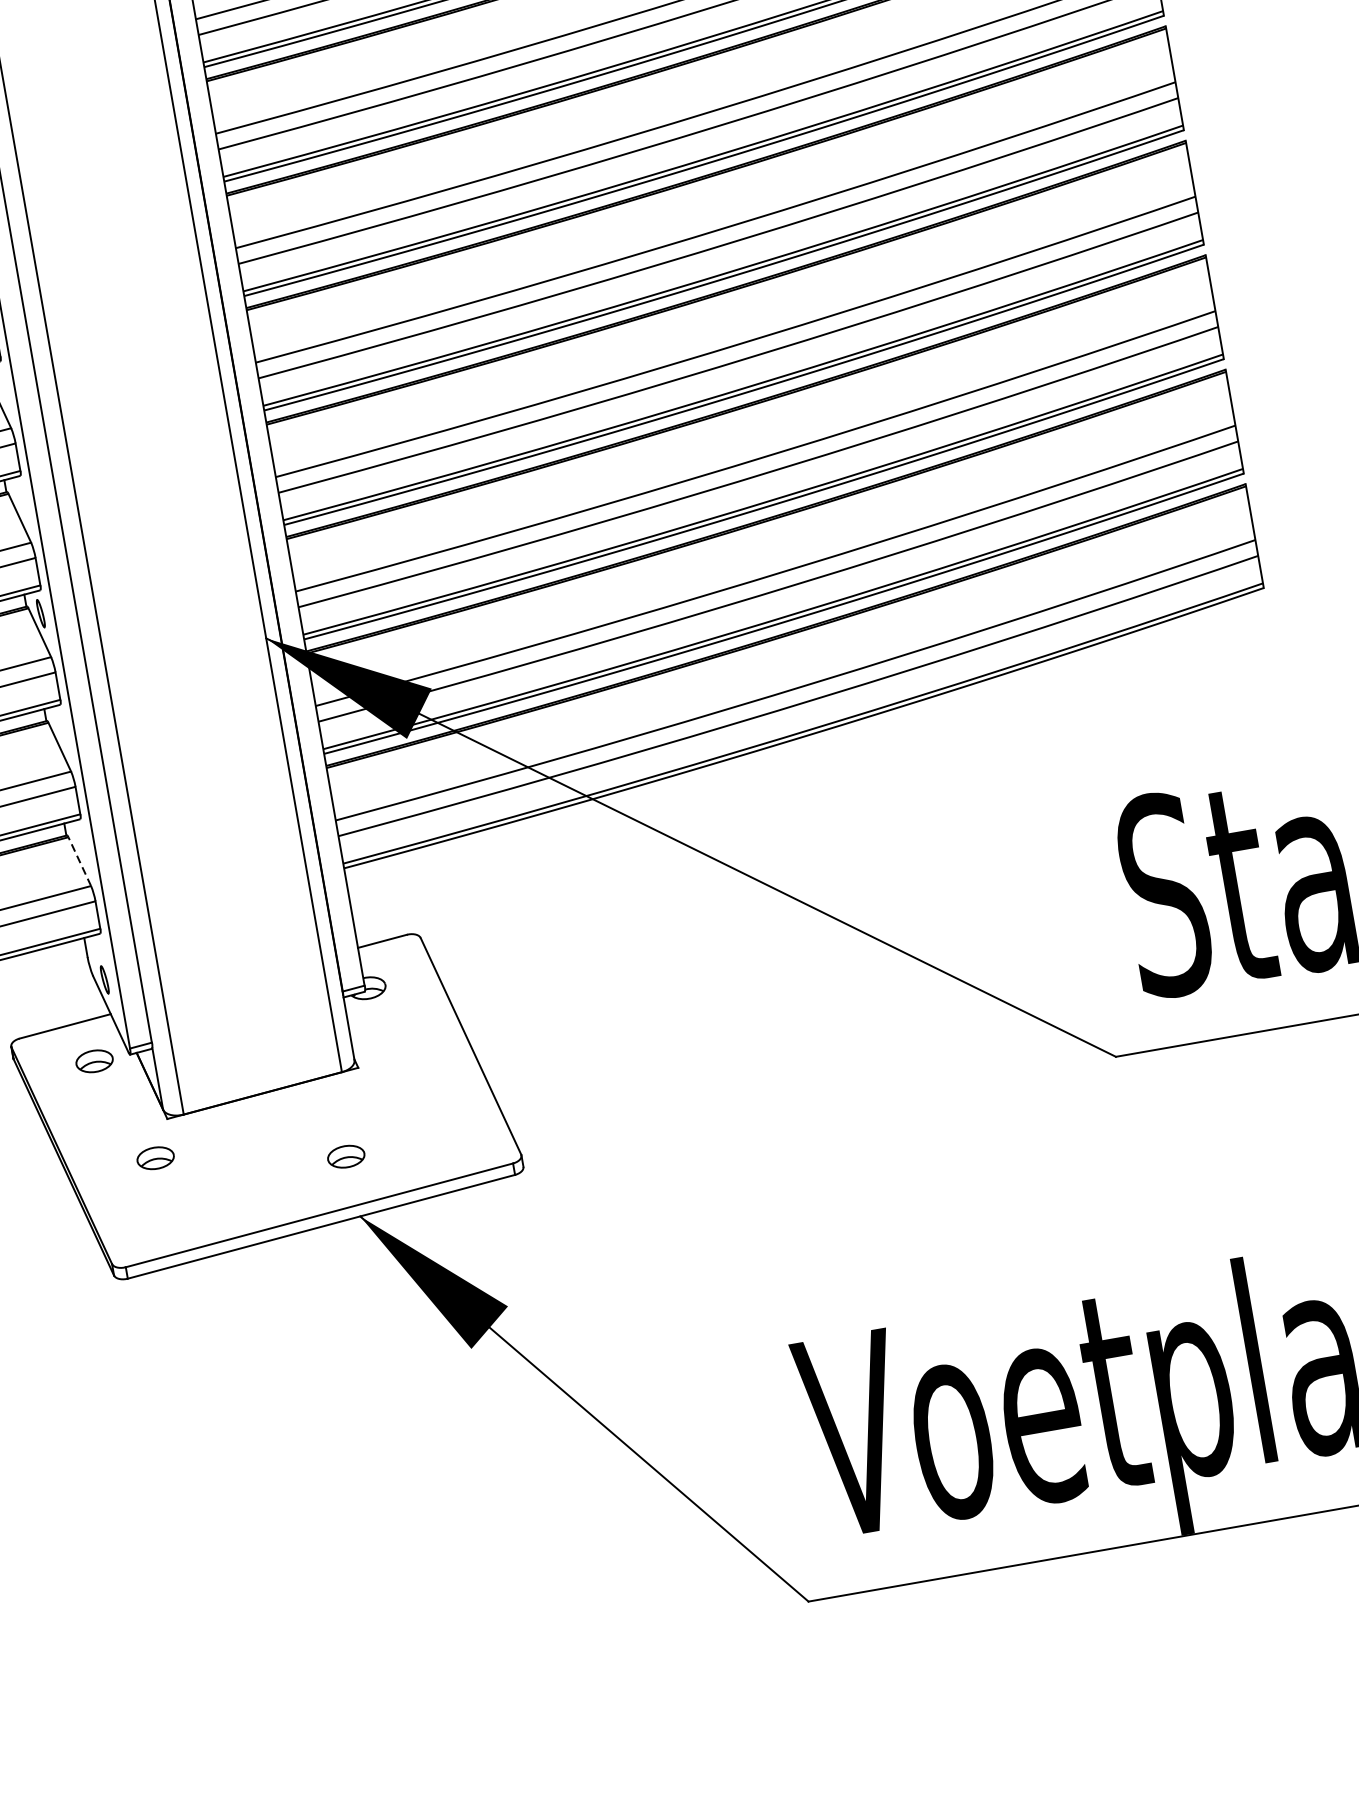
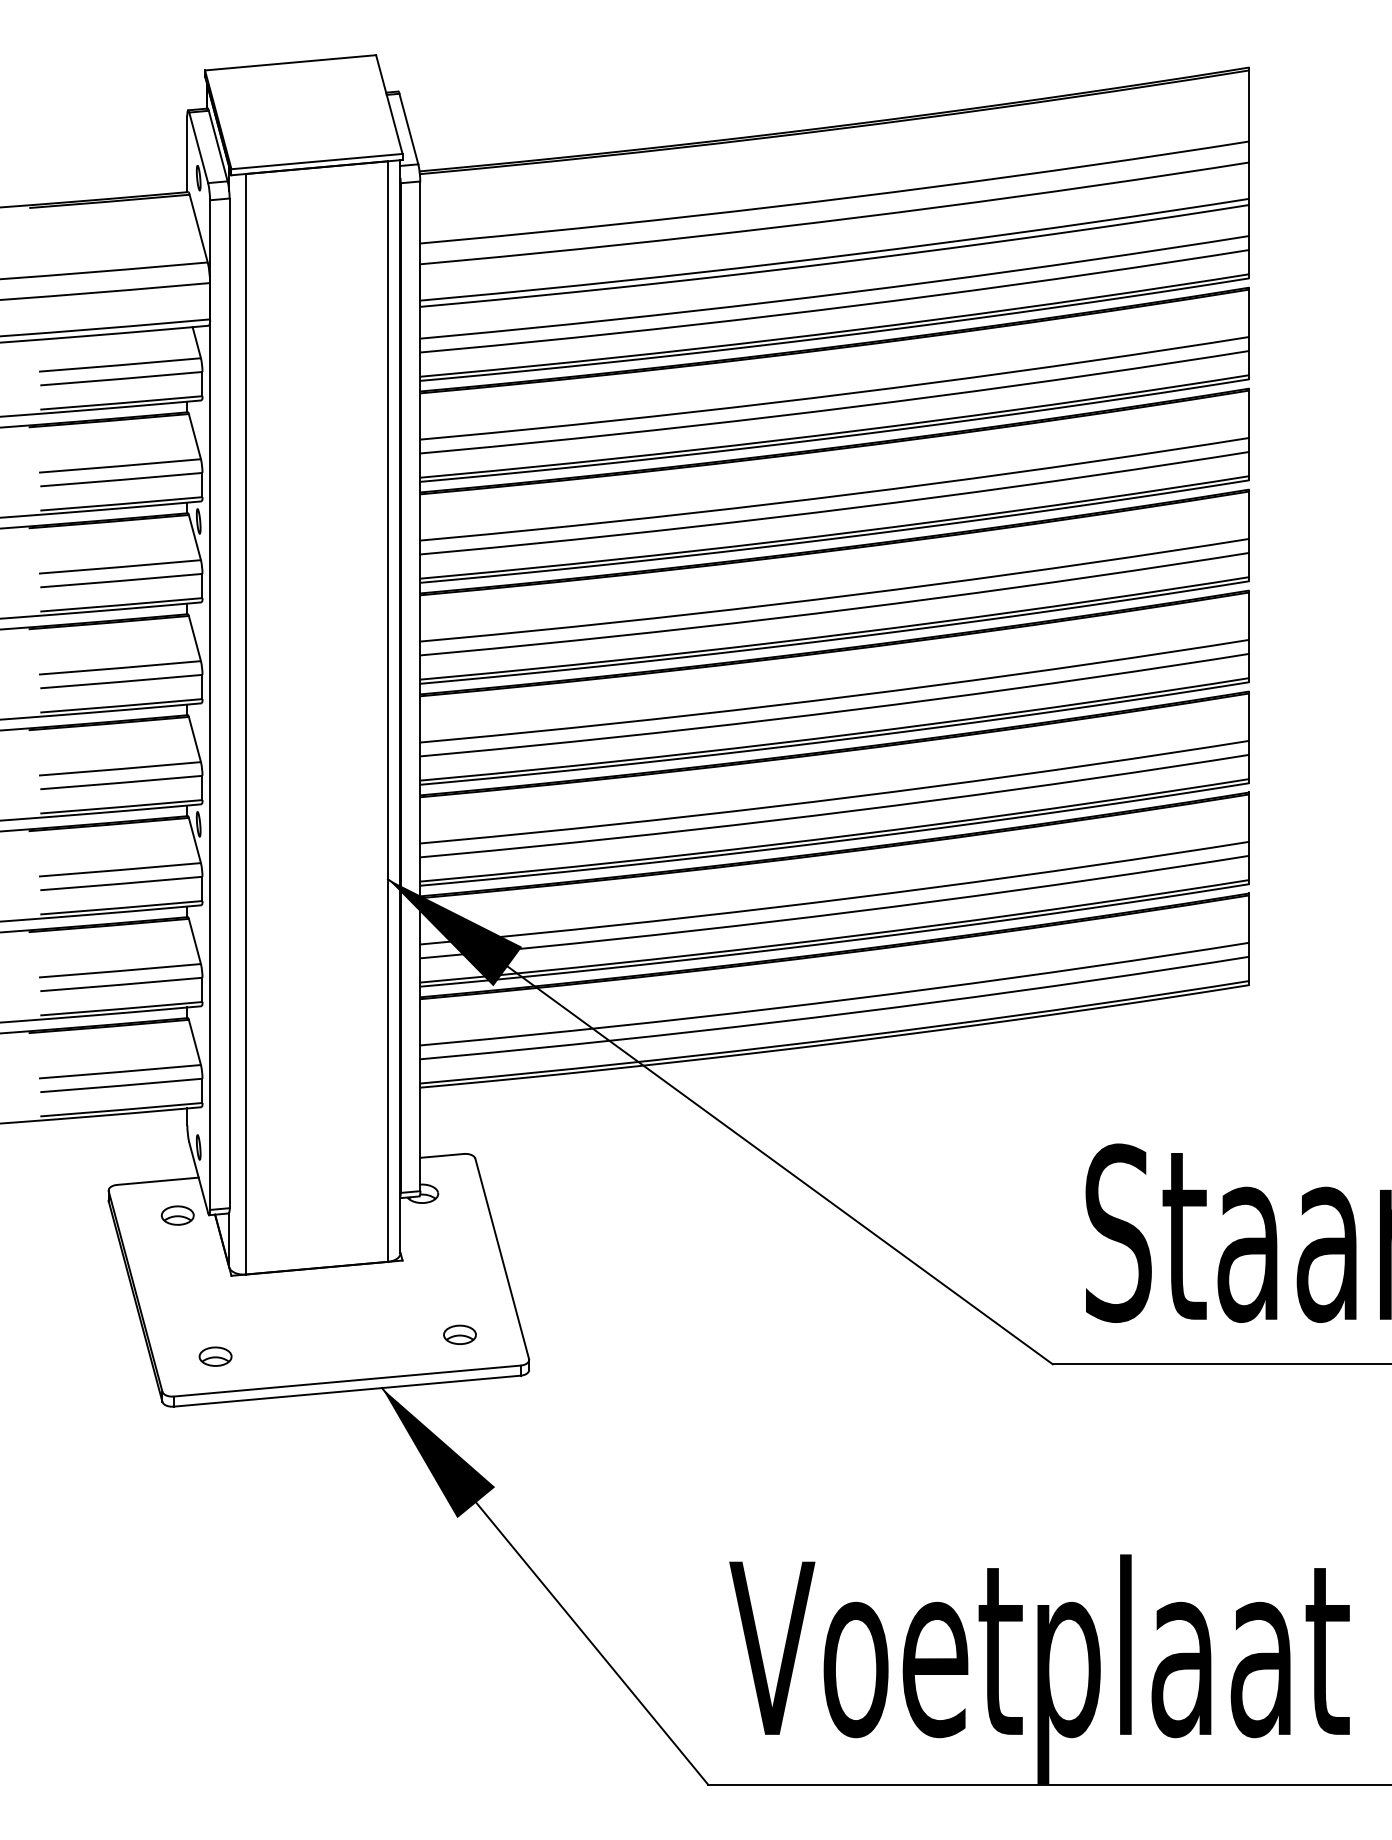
line: (79, 860) -> (194, 1041), dashed -> solid
part: (345, 1156) -> (459, 1334), moved
part: (155, 1158) -> (215, 1356), moved

